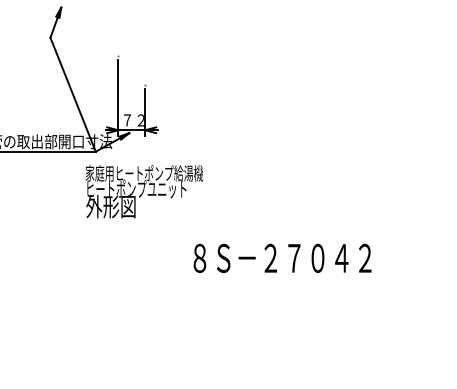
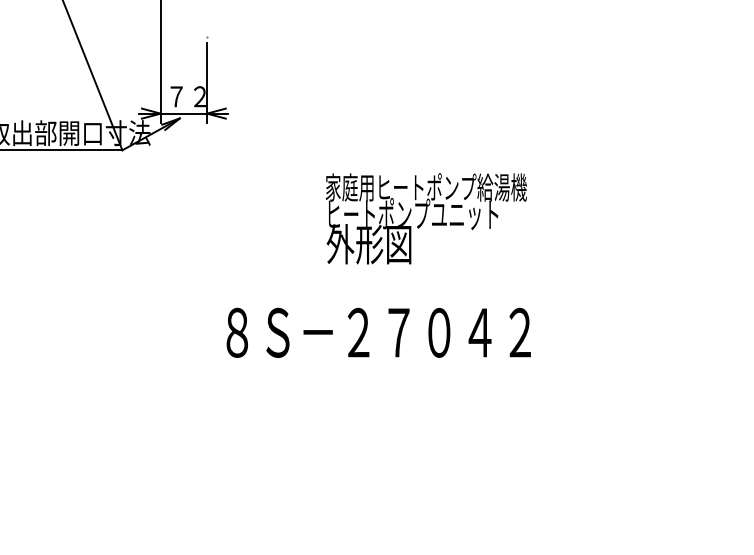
text: (144, 191) -> (426, 218), moved
text: (282, 257) -> (378, 331), moved

